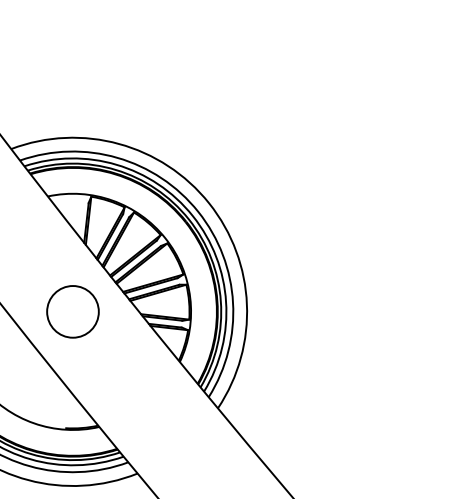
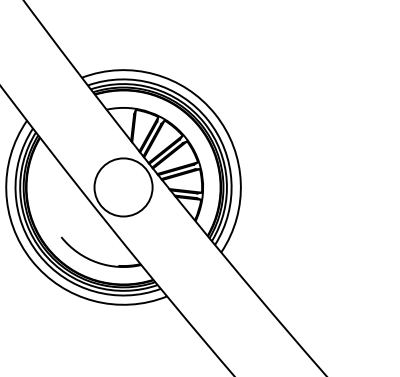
circle: (72, 311) -> (123, 187), size x1.67

